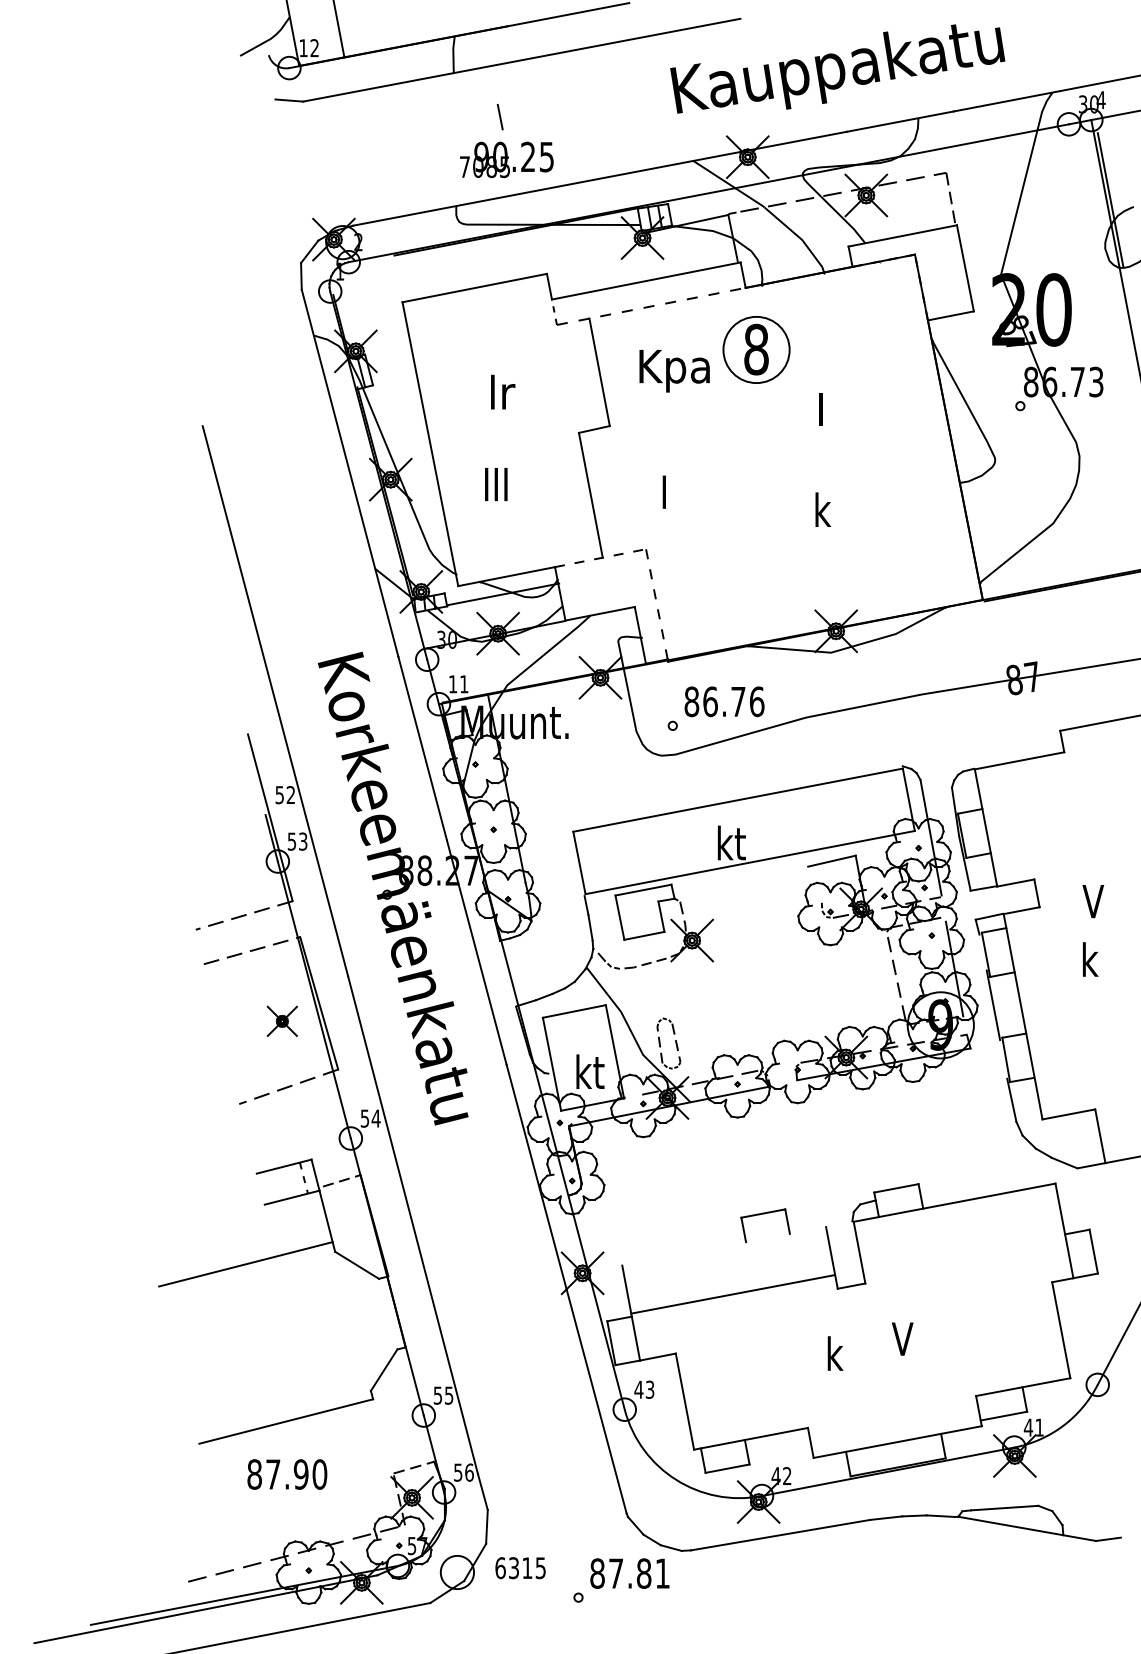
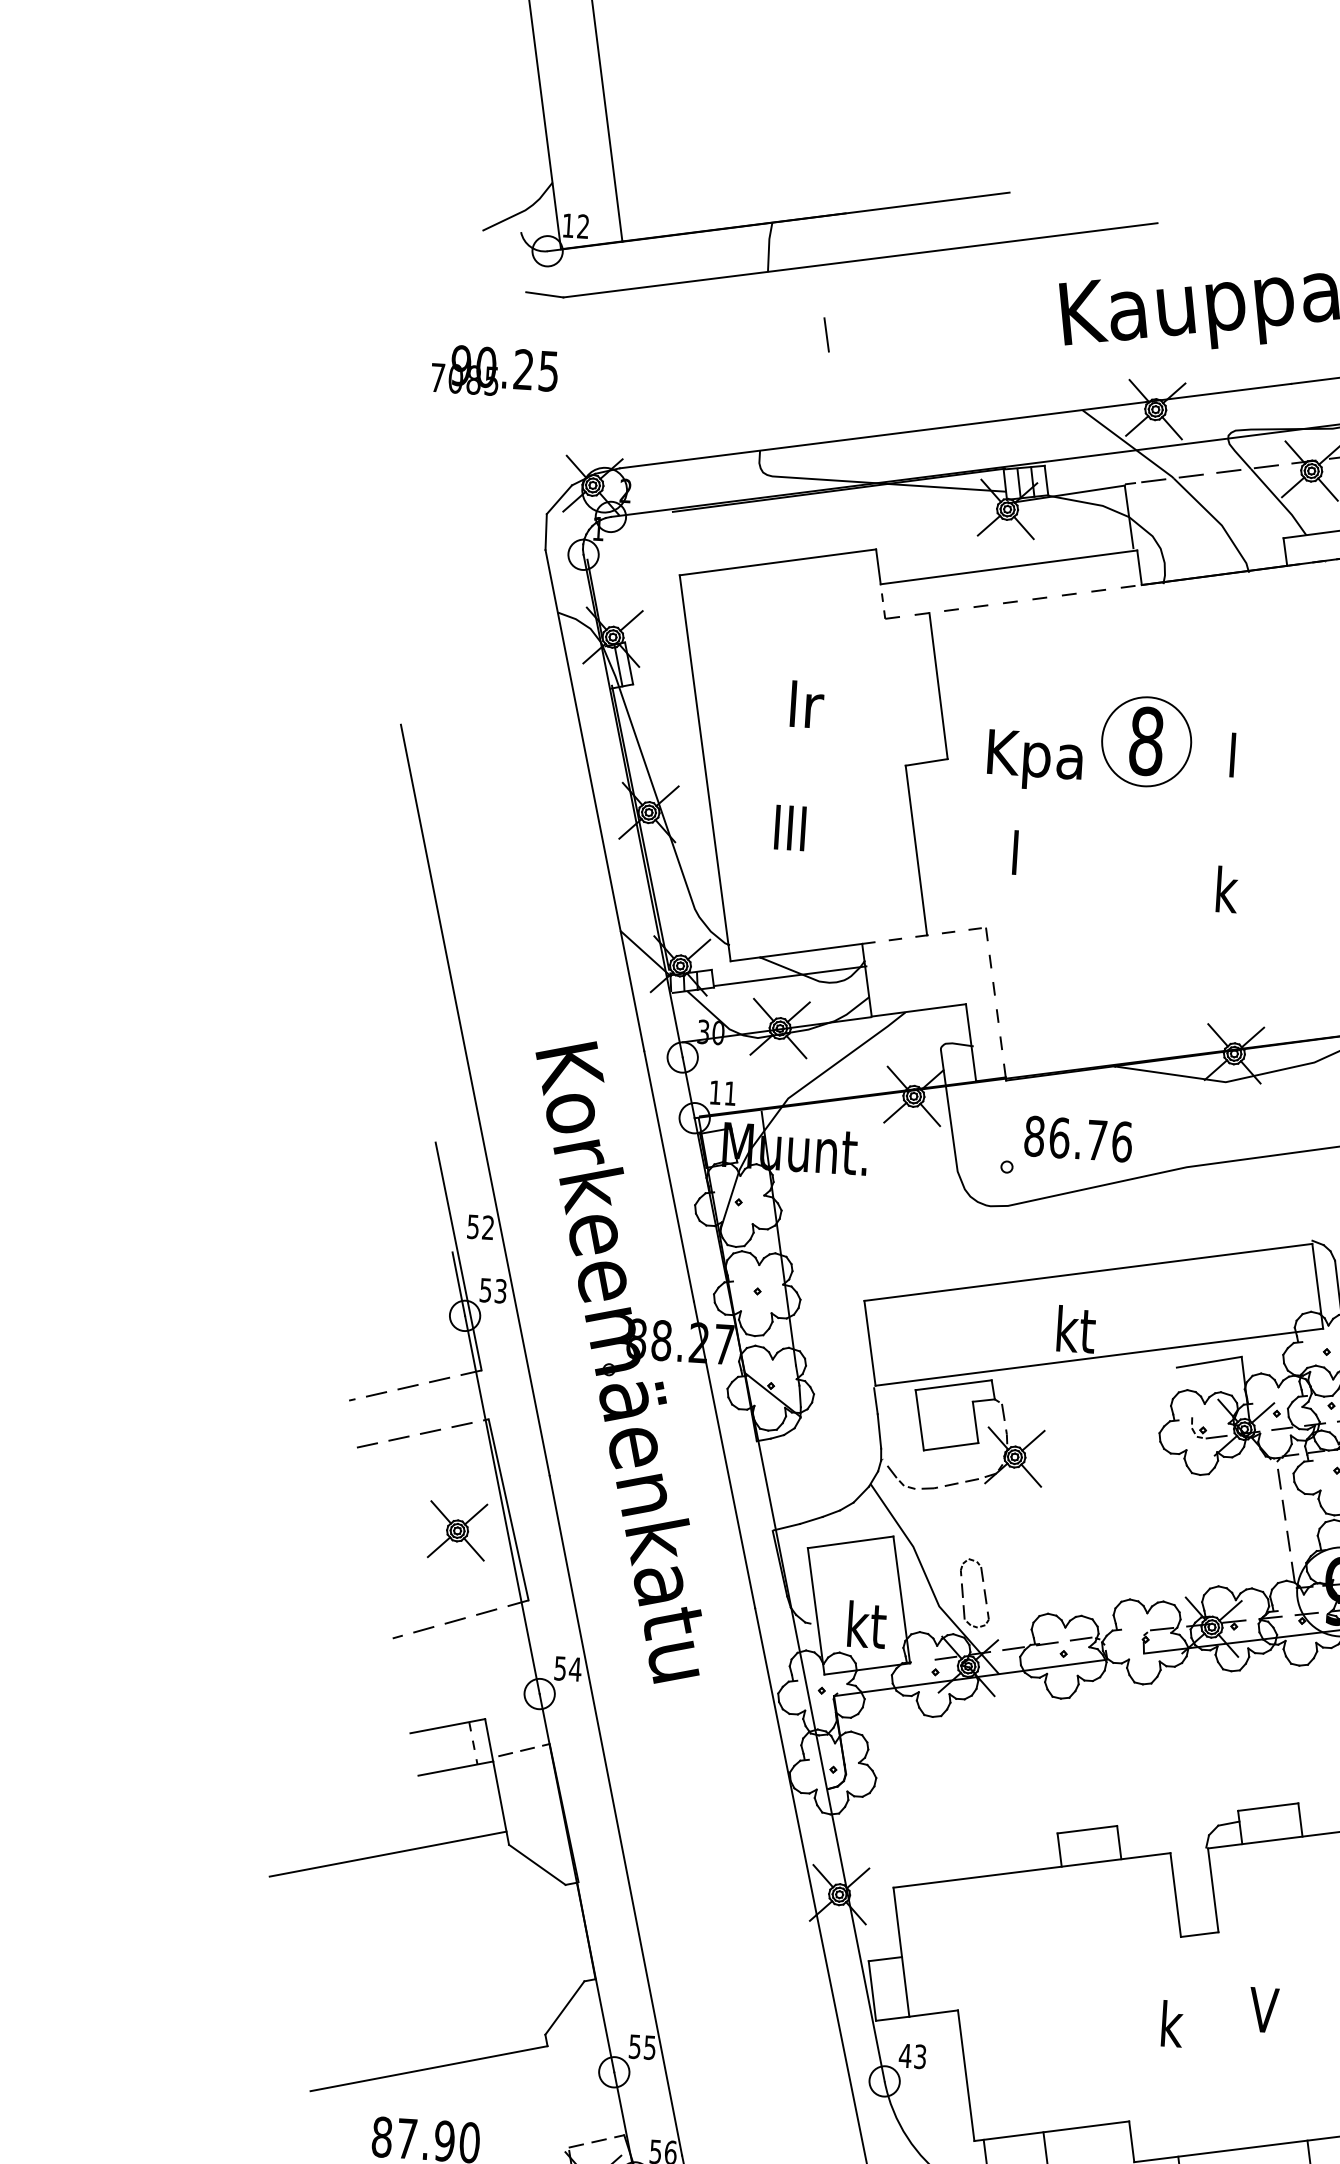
text: (506, 159) -> (494, 371), moved
part: (756, 349) -> (1146, 741), moved
text: (674, 371) -> (1034, 761), moved
part: (282, 1021) -> (457, 1531), size x1.43
line: (733, 1294) -> (1032, 1870), moved

